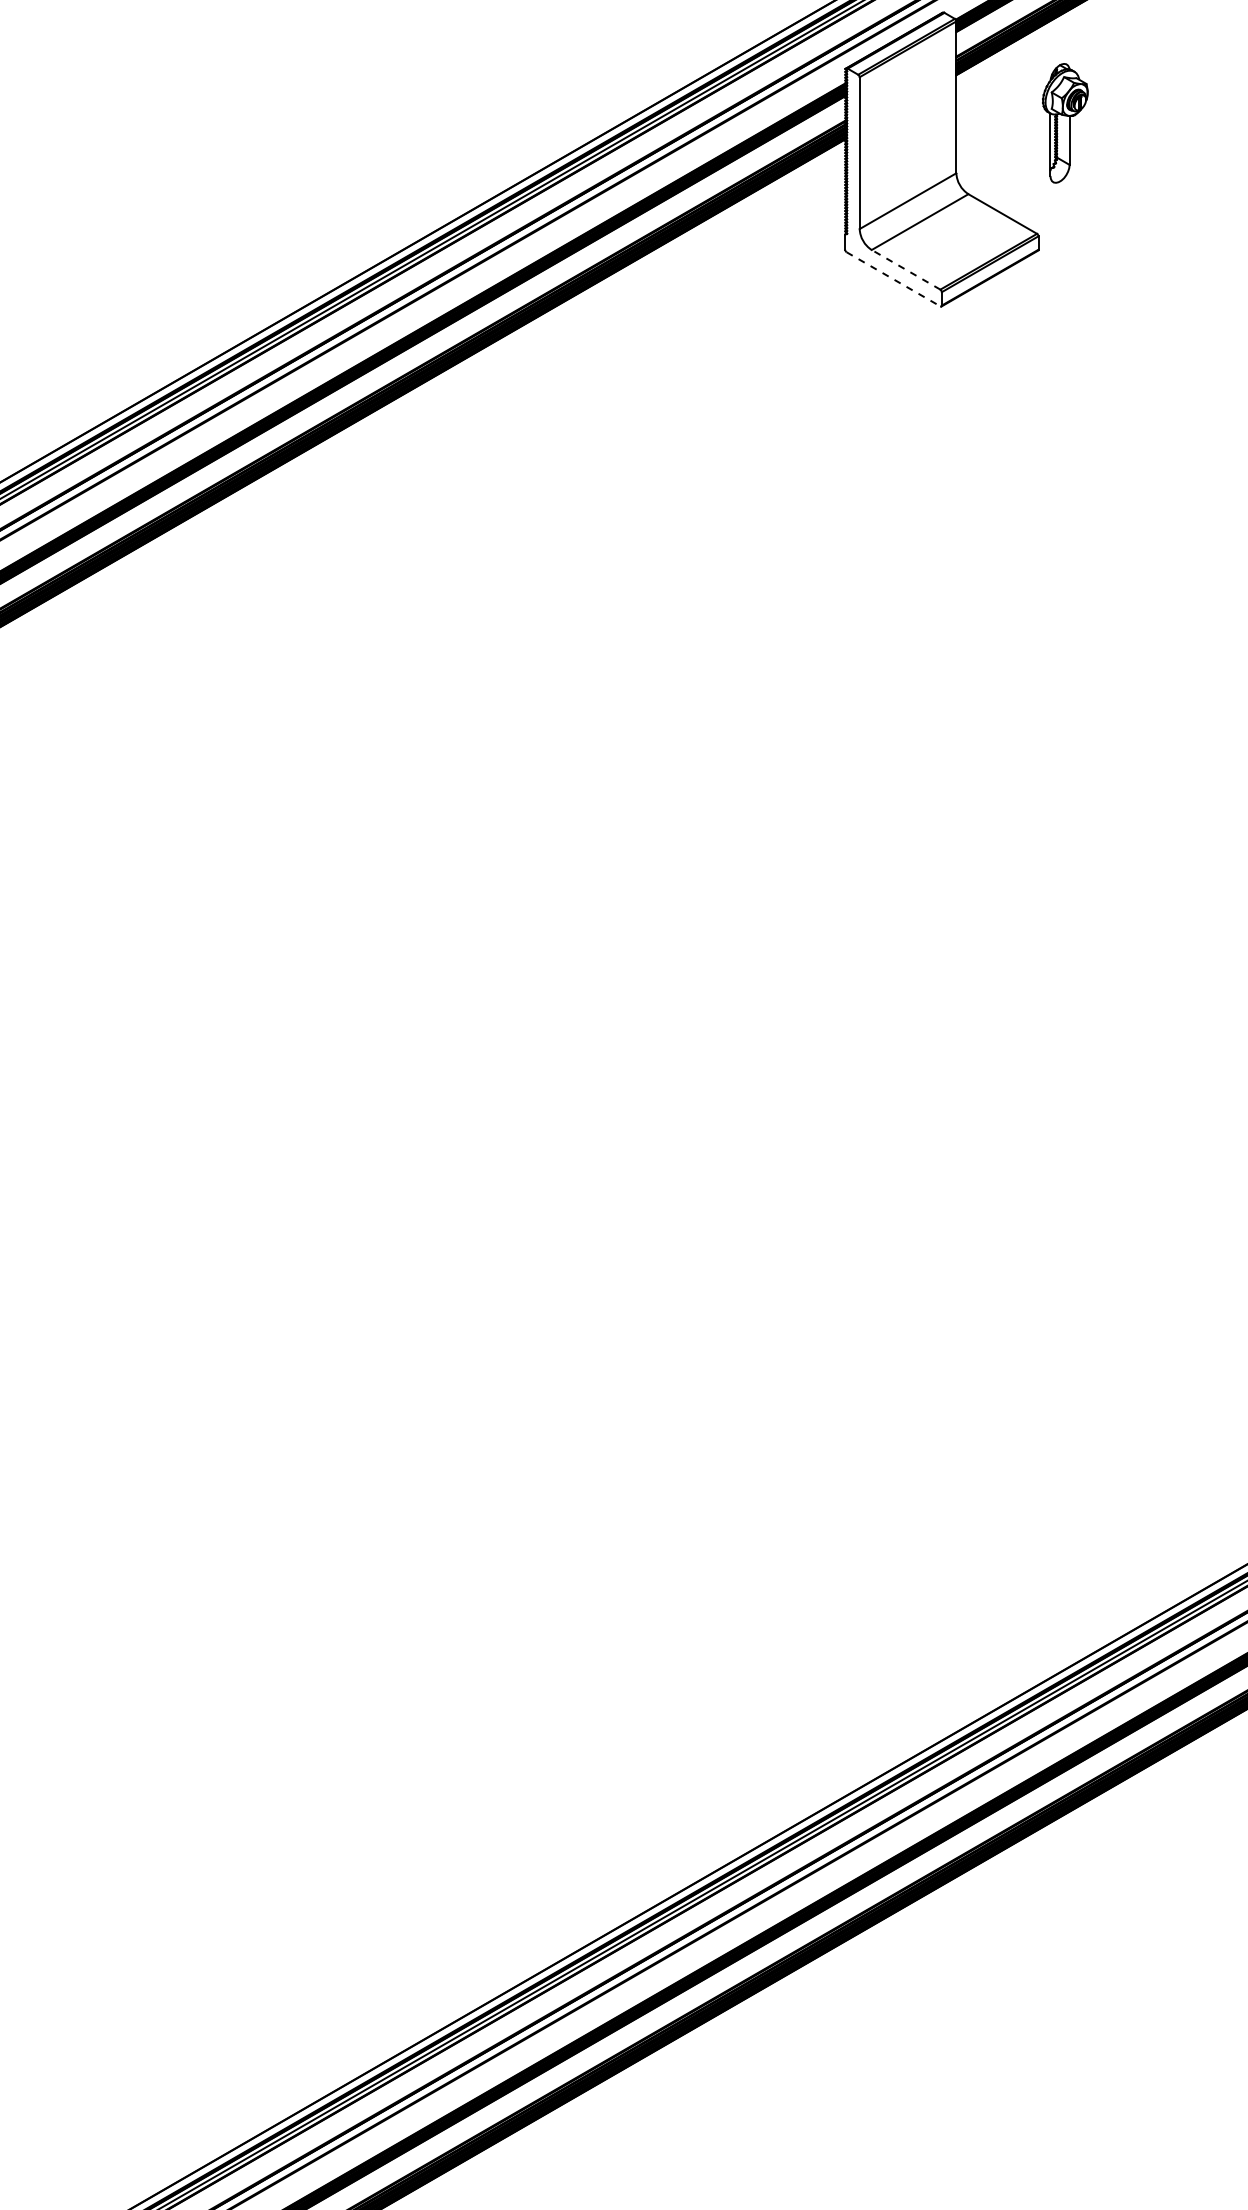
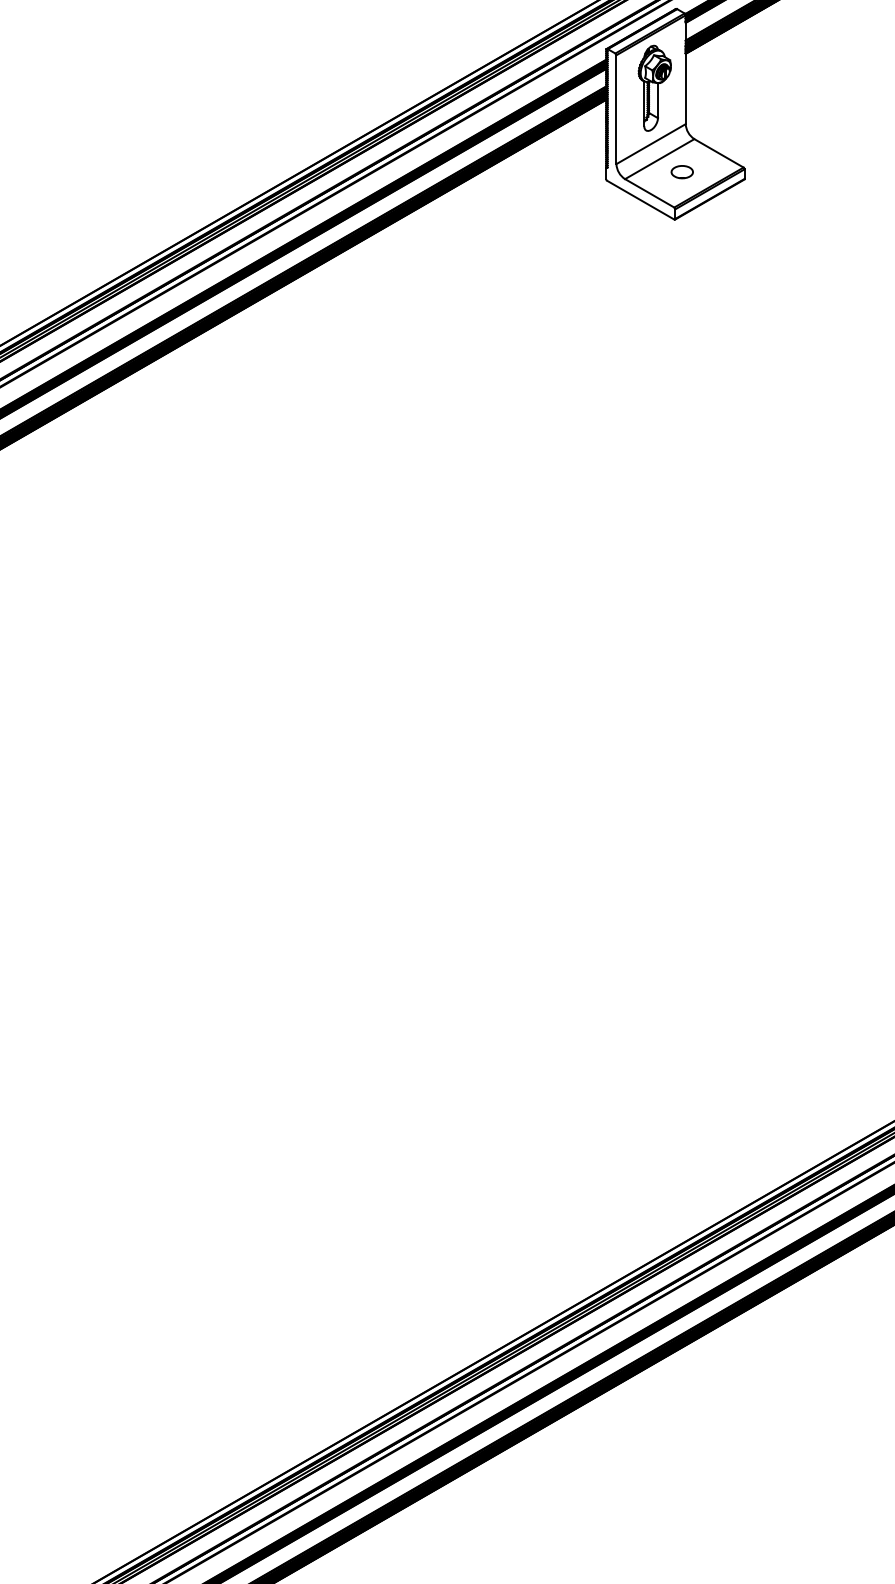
part: (1065, 123) -> (655, 88), moved
part: (951, 239) -> (682, 171), added
line: (906, 269) -> (649, 193), dashed -> solid
line: (893, 279) -> (640, 200), dashed -> solid

